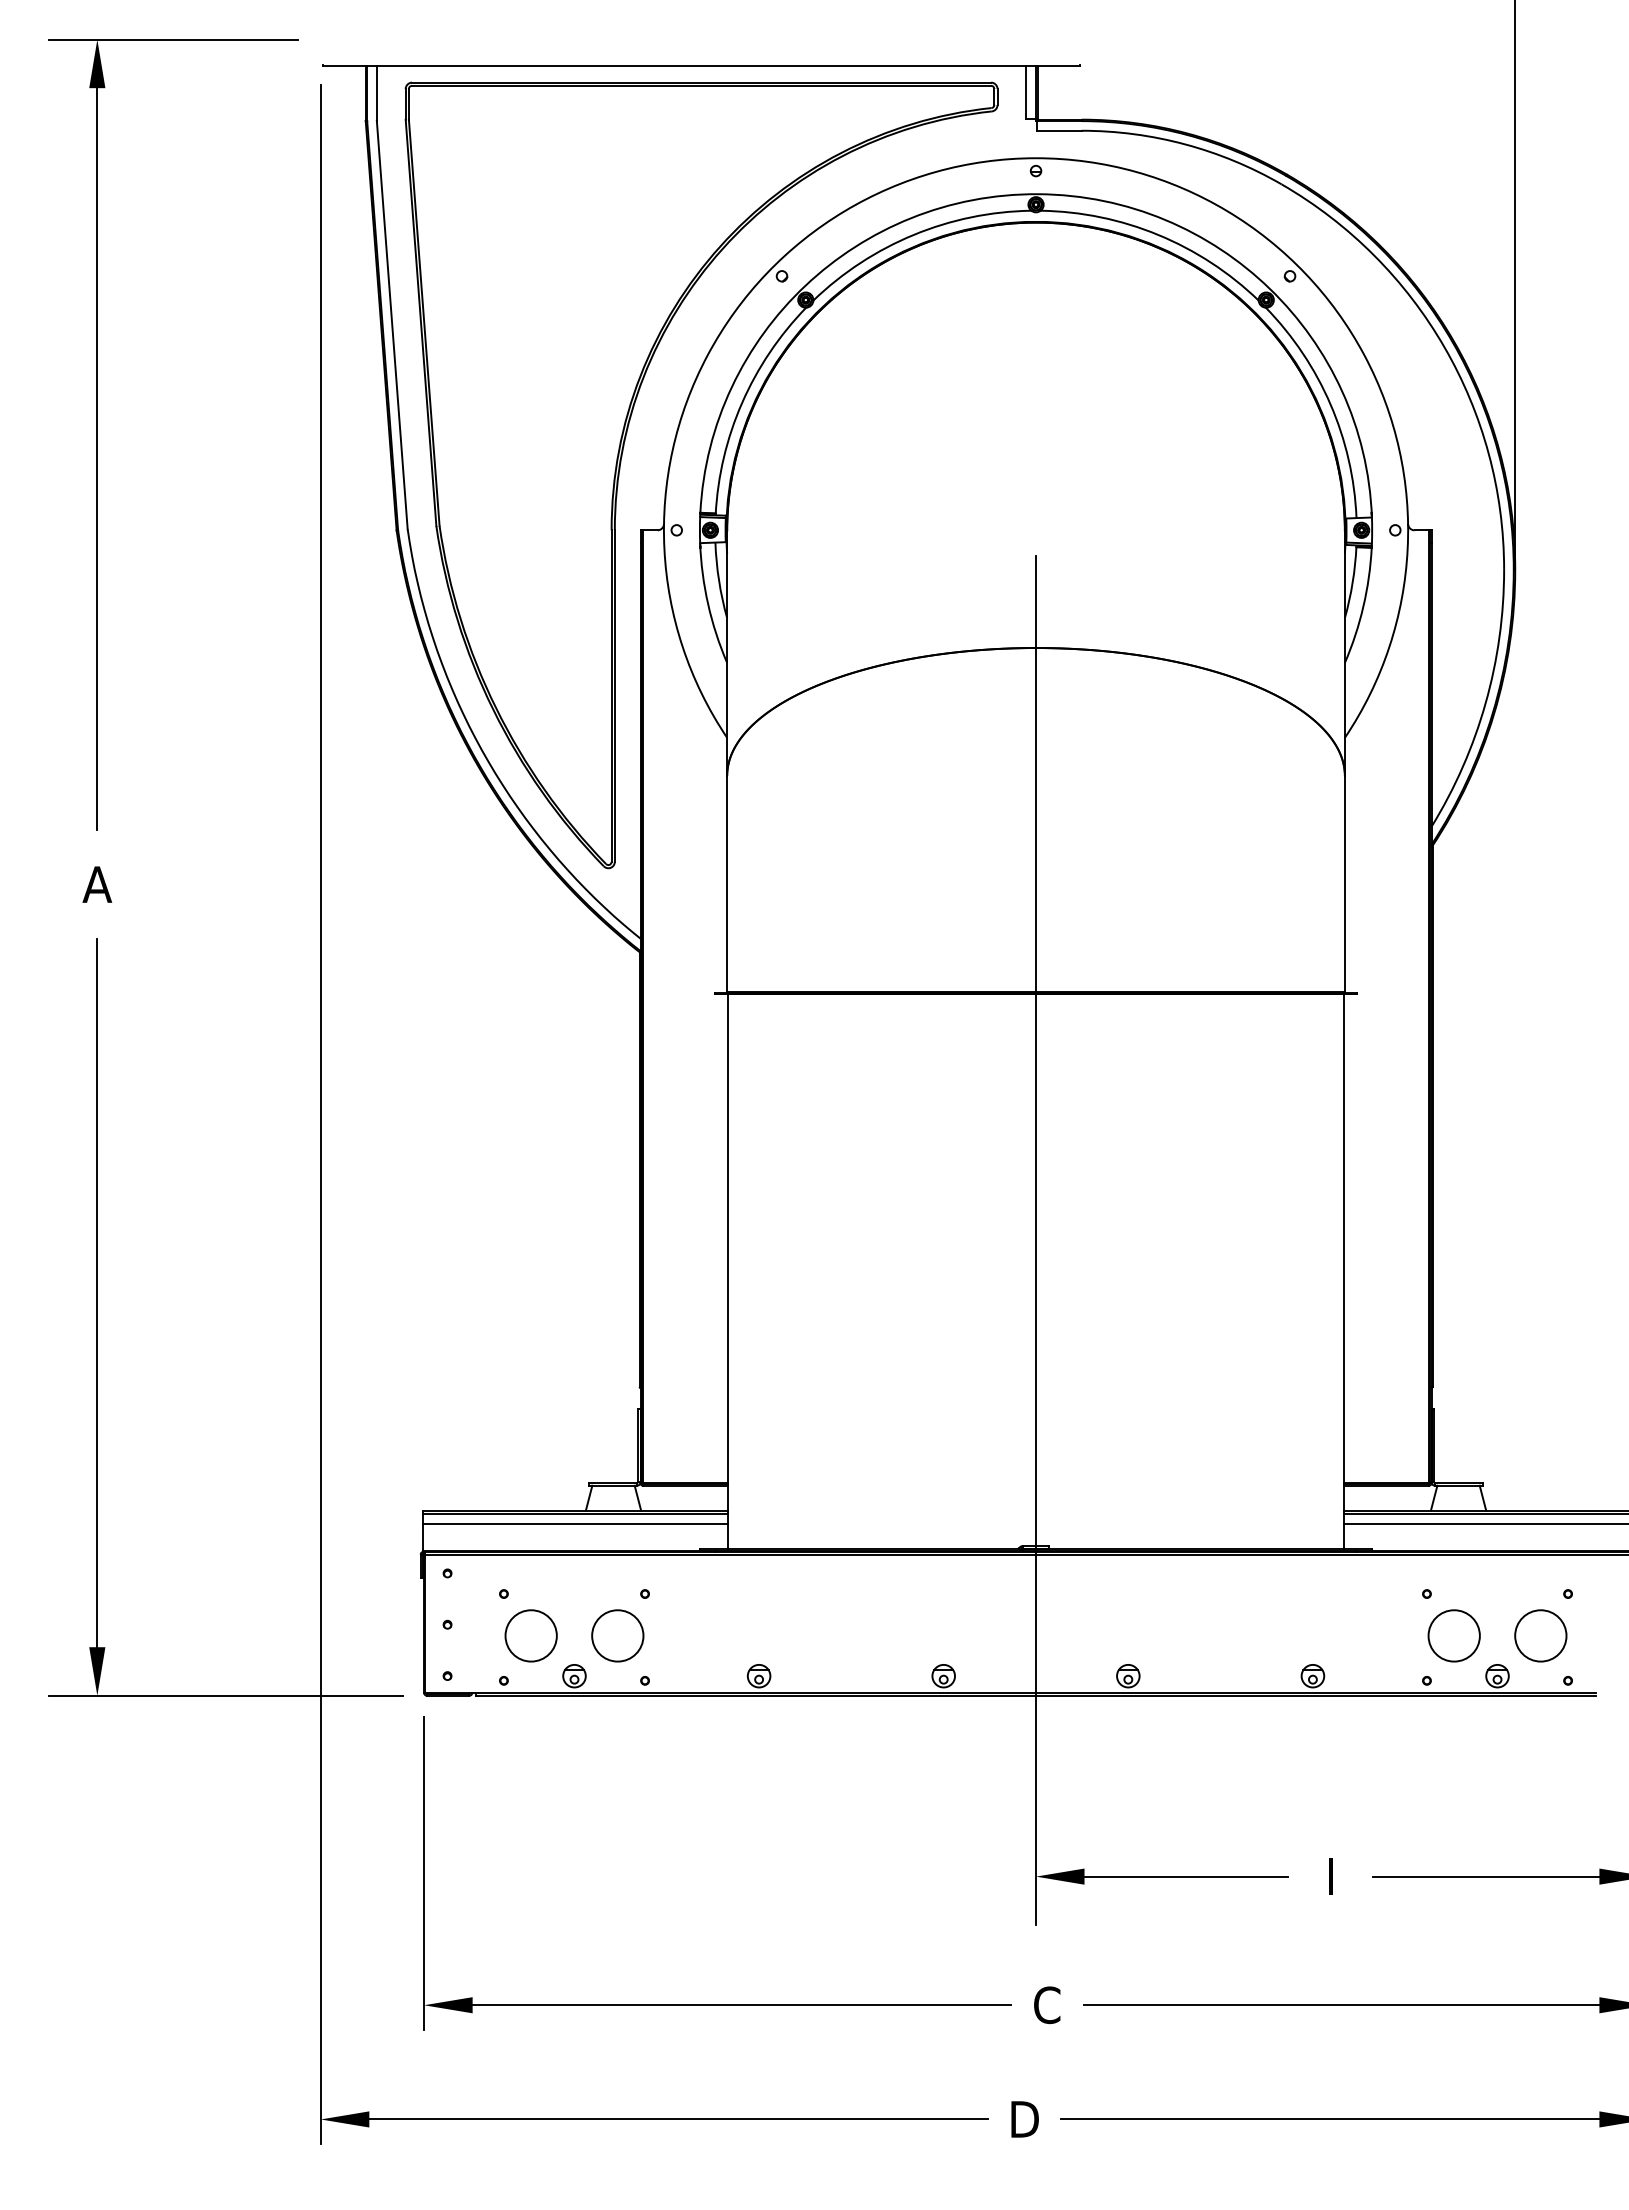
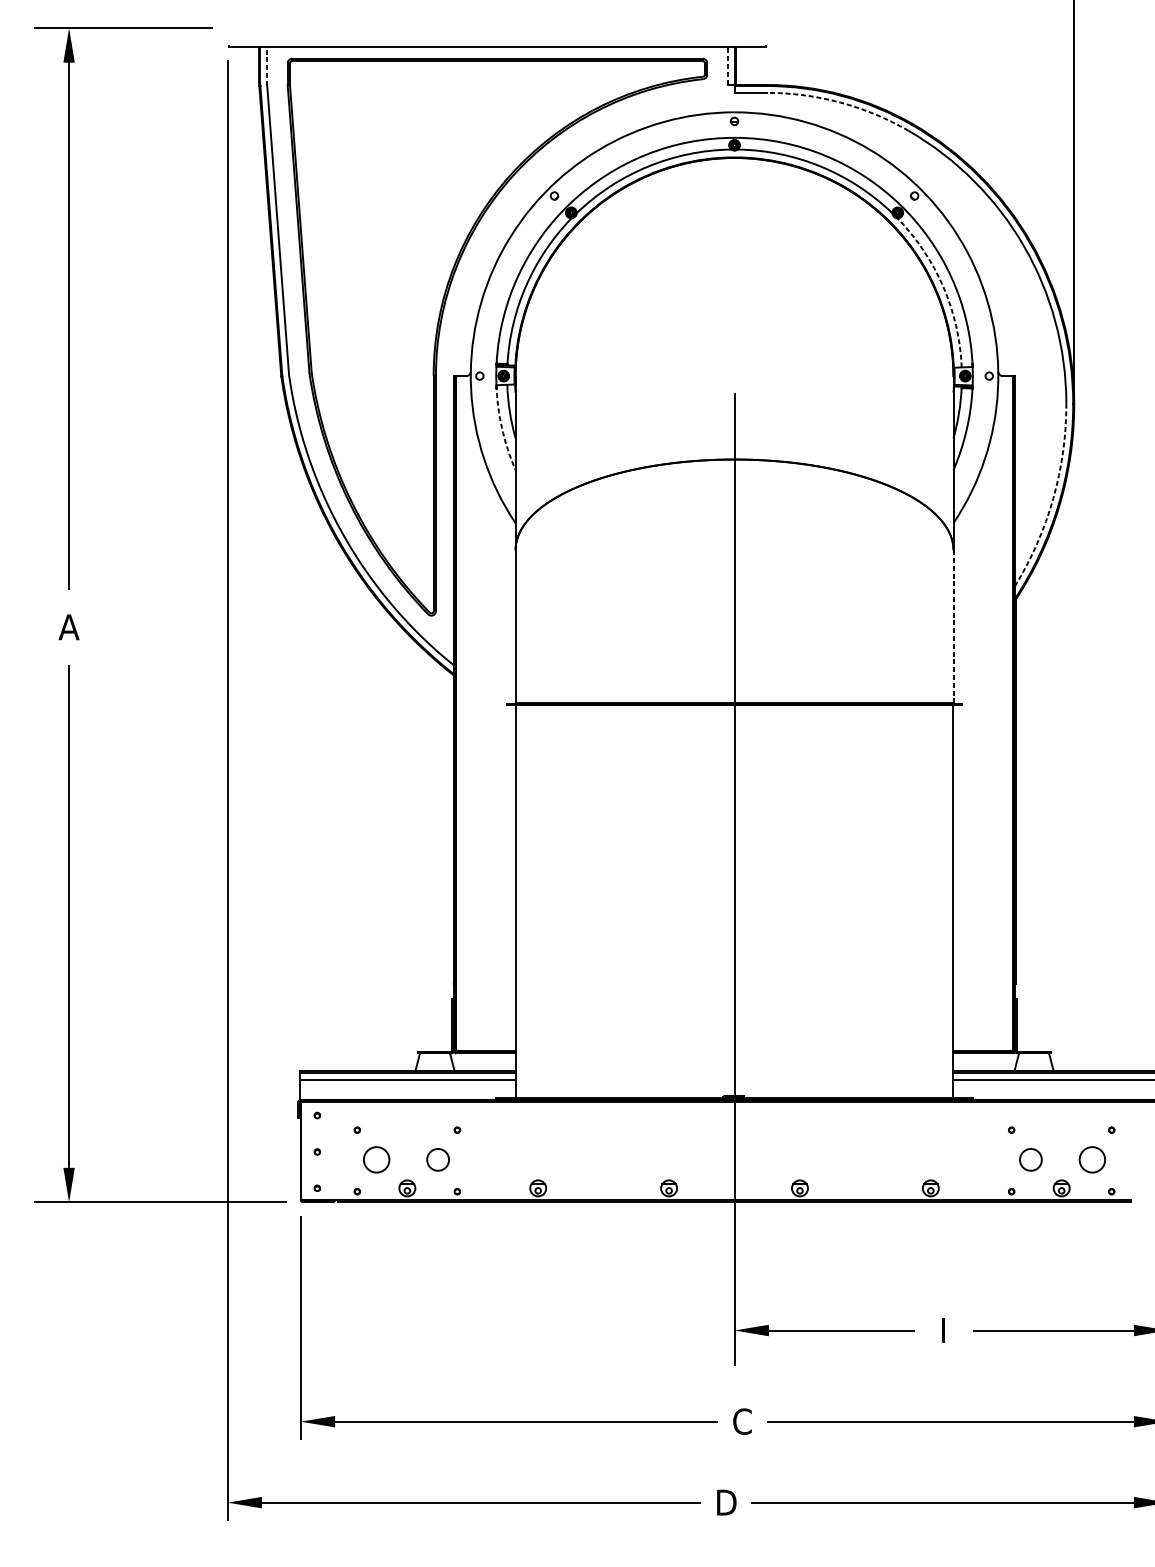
line: (1026, 92) -> (727, 65), solid -> dashed
line: (376, 93) -> (267, 66), solid -> dashed
arc: (1185, 144) -> (840, 102), solid -> dashed
arc: (1330, 404) -> (943, 286), solid -> dashed
arc: (708, 604) -> (502, 428), solid -> dashed
arc: (1485, 703) -> (1053, 498), solid -> dashed
line: (1344, 883) -> (953, 626), solid -> dashed
circle: (530, 1635) -> (376, 1159), size x0.7
circle: (617, 1635) -> (437, 1159), size x0.6
circle: (1453, 1635) -> (1030, 1159), size x0.6
circle: (1540, 1635) -> (1092, 1159), size x0.7

